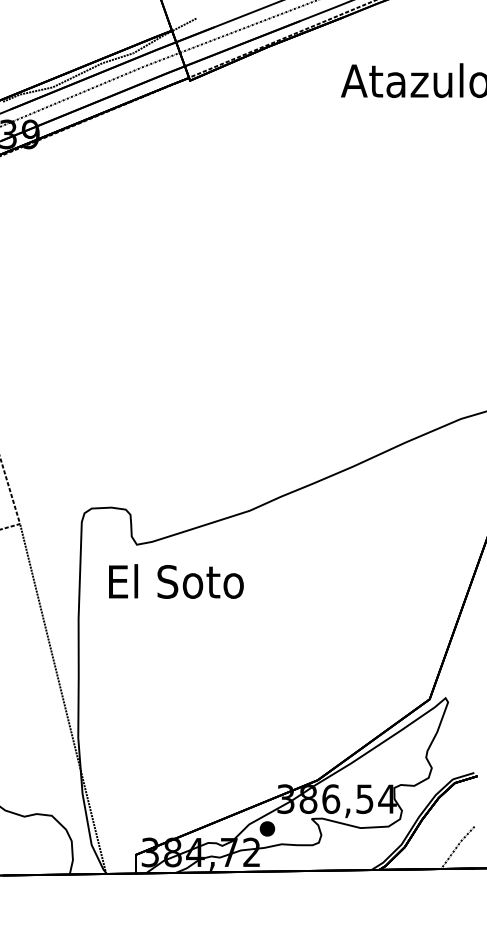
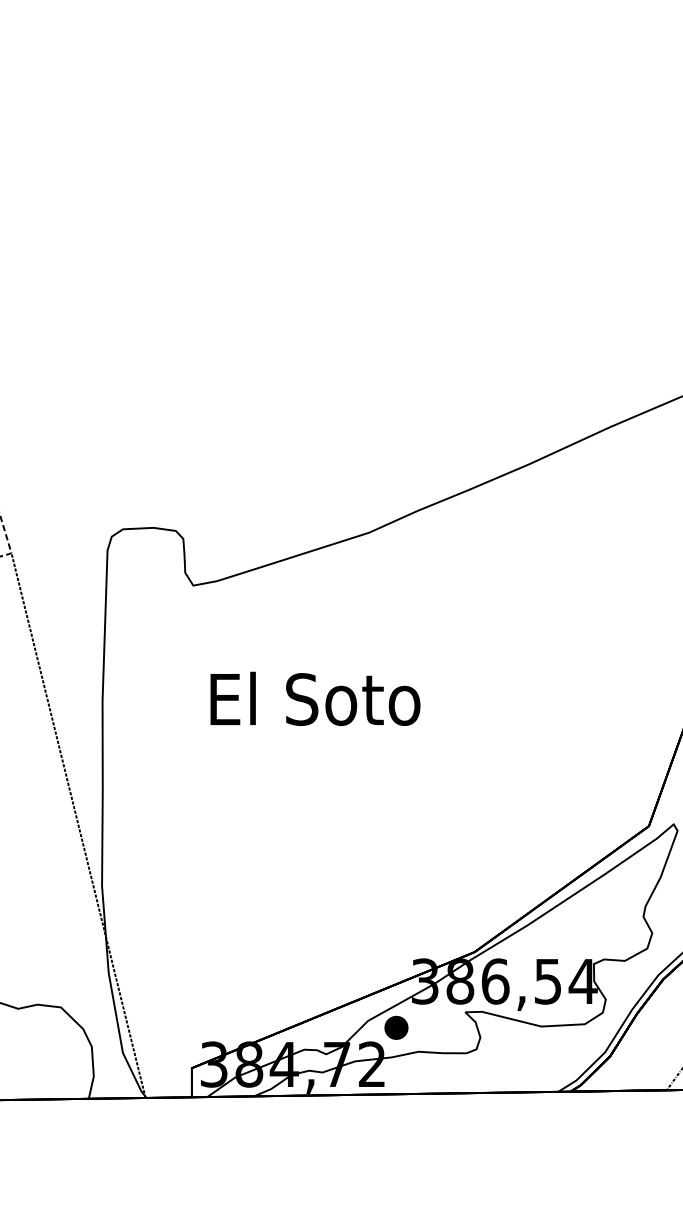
text: (176, 581) -> (315, 698), moved

